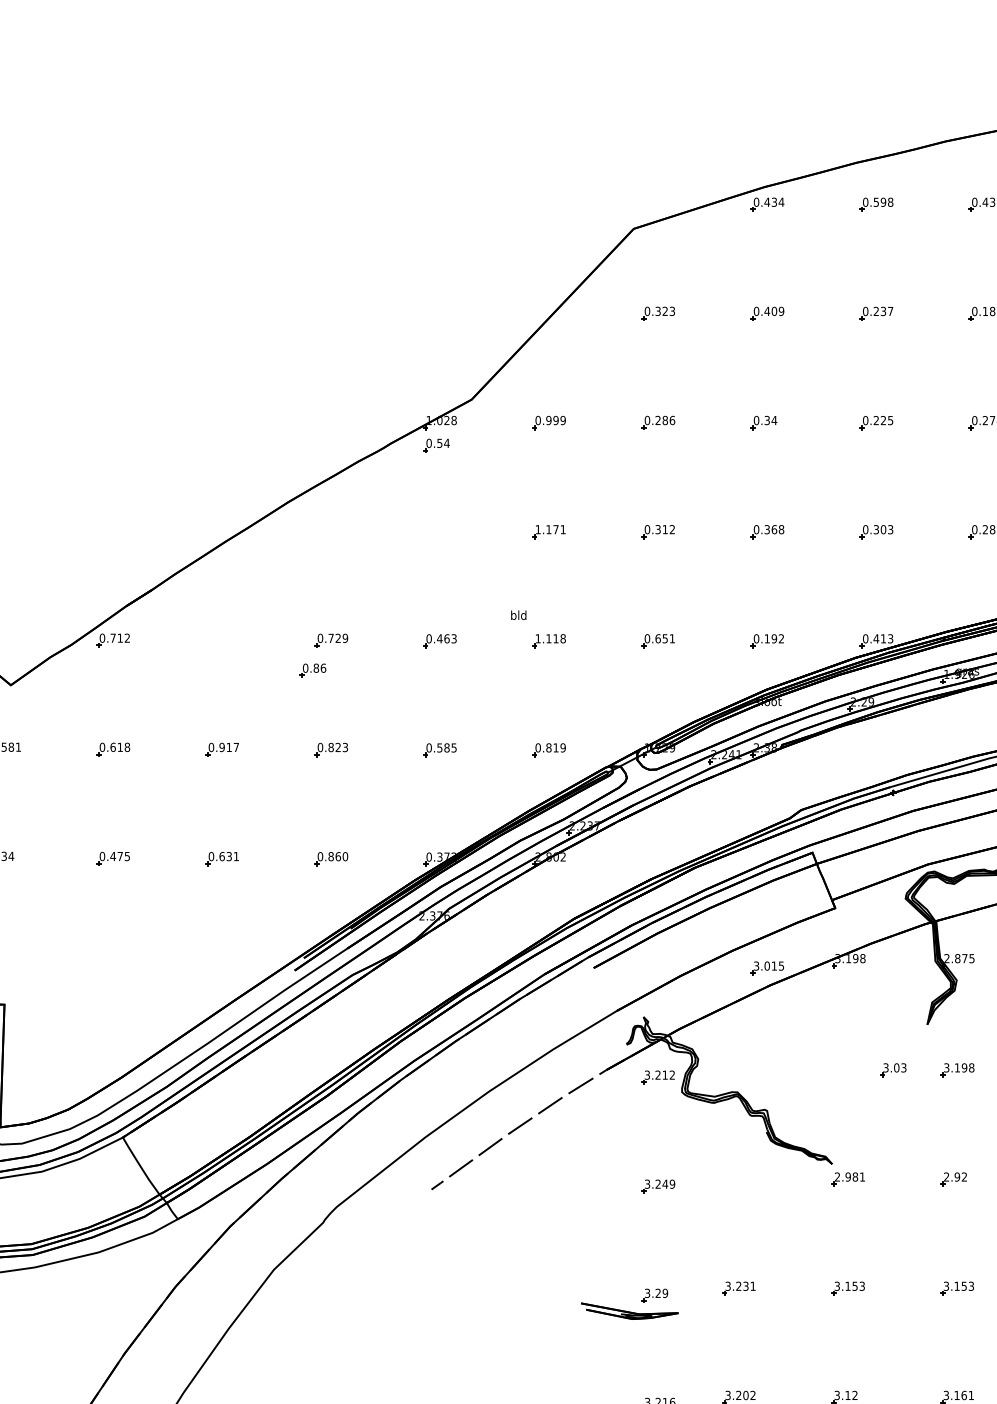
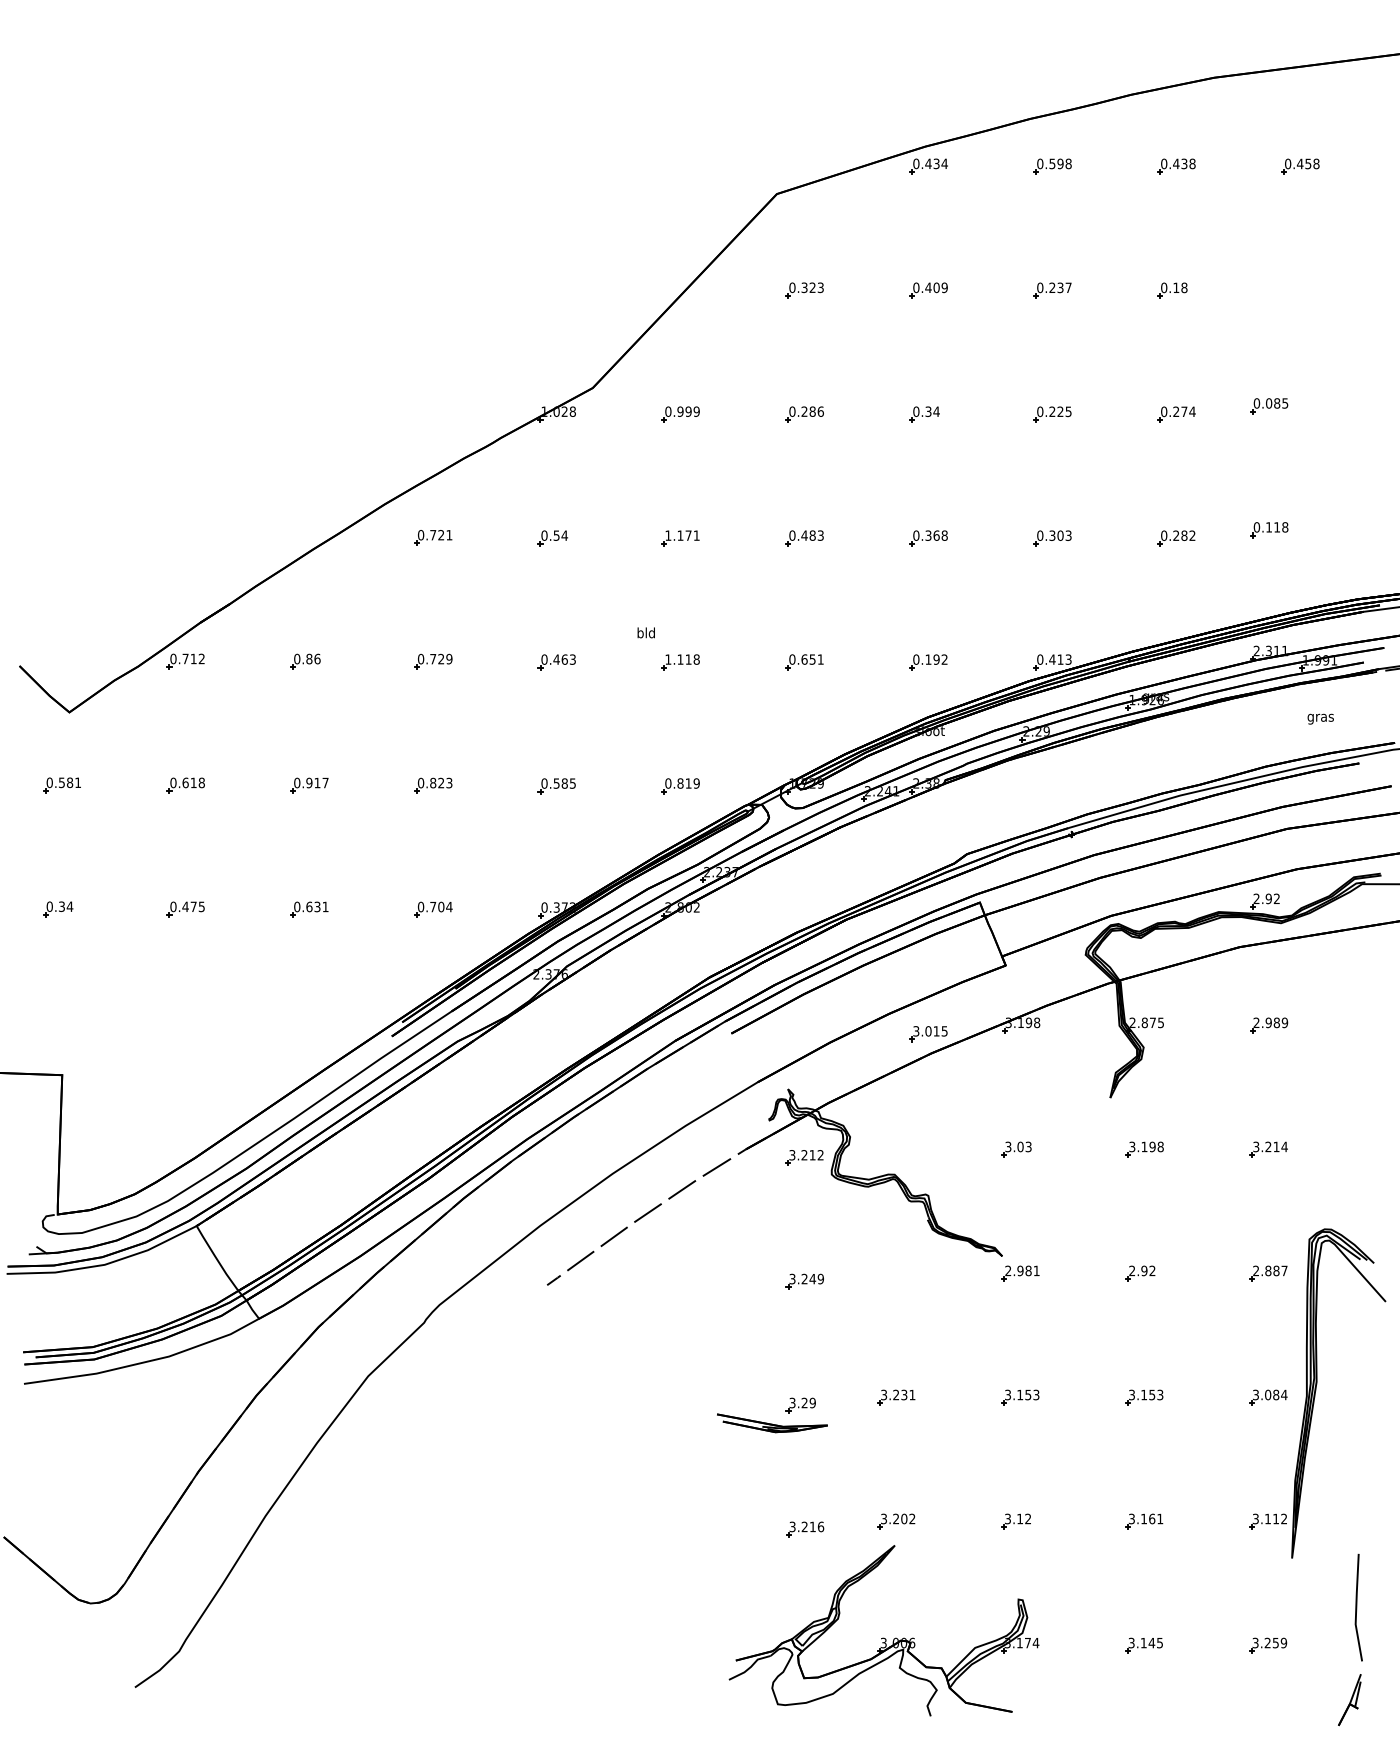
part: (436, 445) -> (552, 538), moved
text: (665, 529) -> (812, 535), 0.312 -> 0.483
part: (331, 531) -> (433, 537), added
part: (312, 670) -> (305, 661), moved
text: (338, 856) -> (441, 906), 0.860 -> 0.704
part: (893, 1070) -> (1016, 1149), moved

